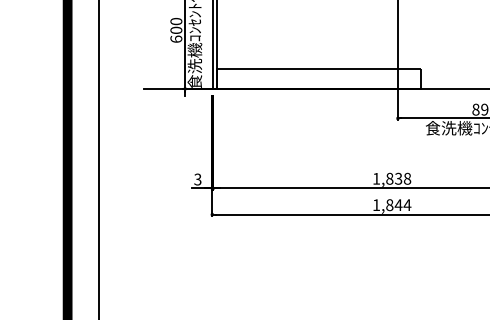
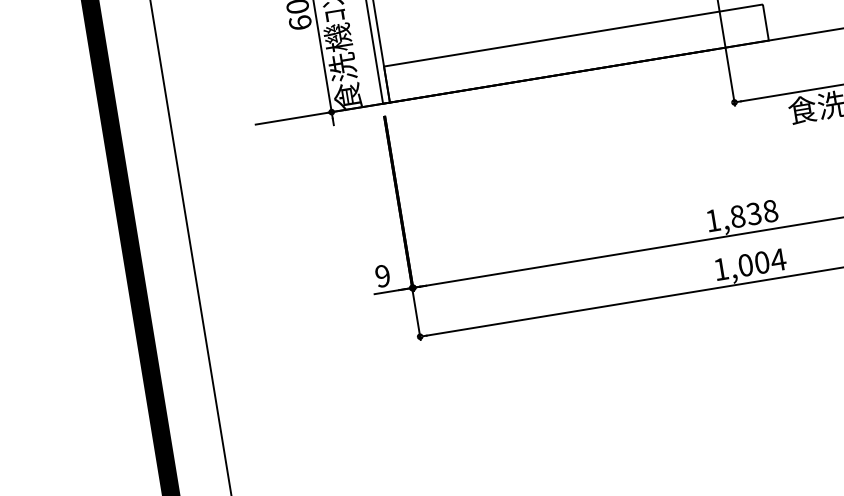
text: (197, 179) -> (382, 276), 3 -> 9
text: (394, 205) -> (754, 264), 1,844 -> 1,004

